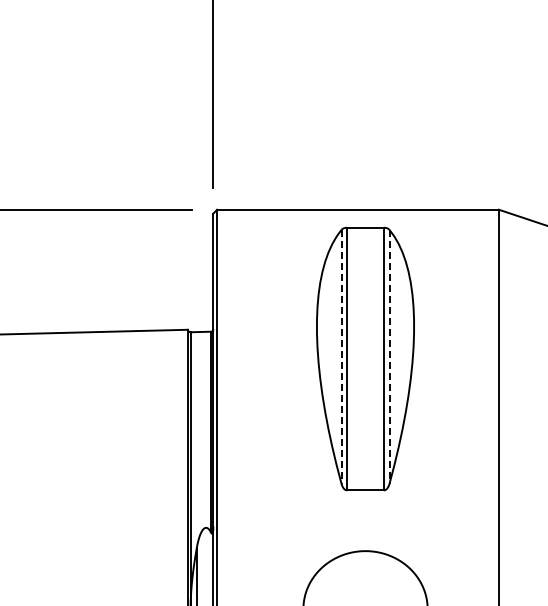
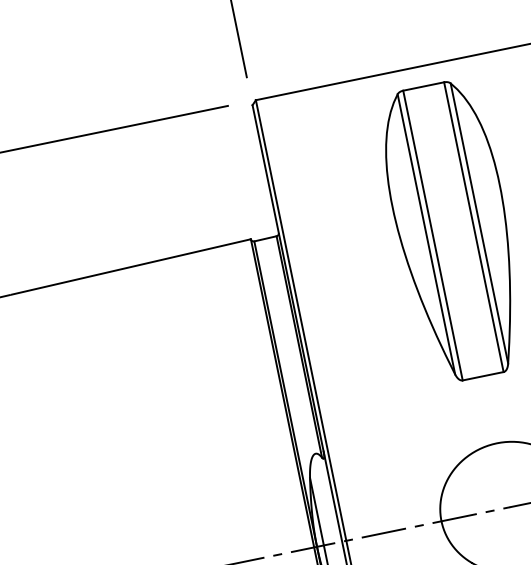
line: (341, 356) -> (426, 233), dashed -> solid
line: (389, 356) -> (479, 223), dashed -> solid

